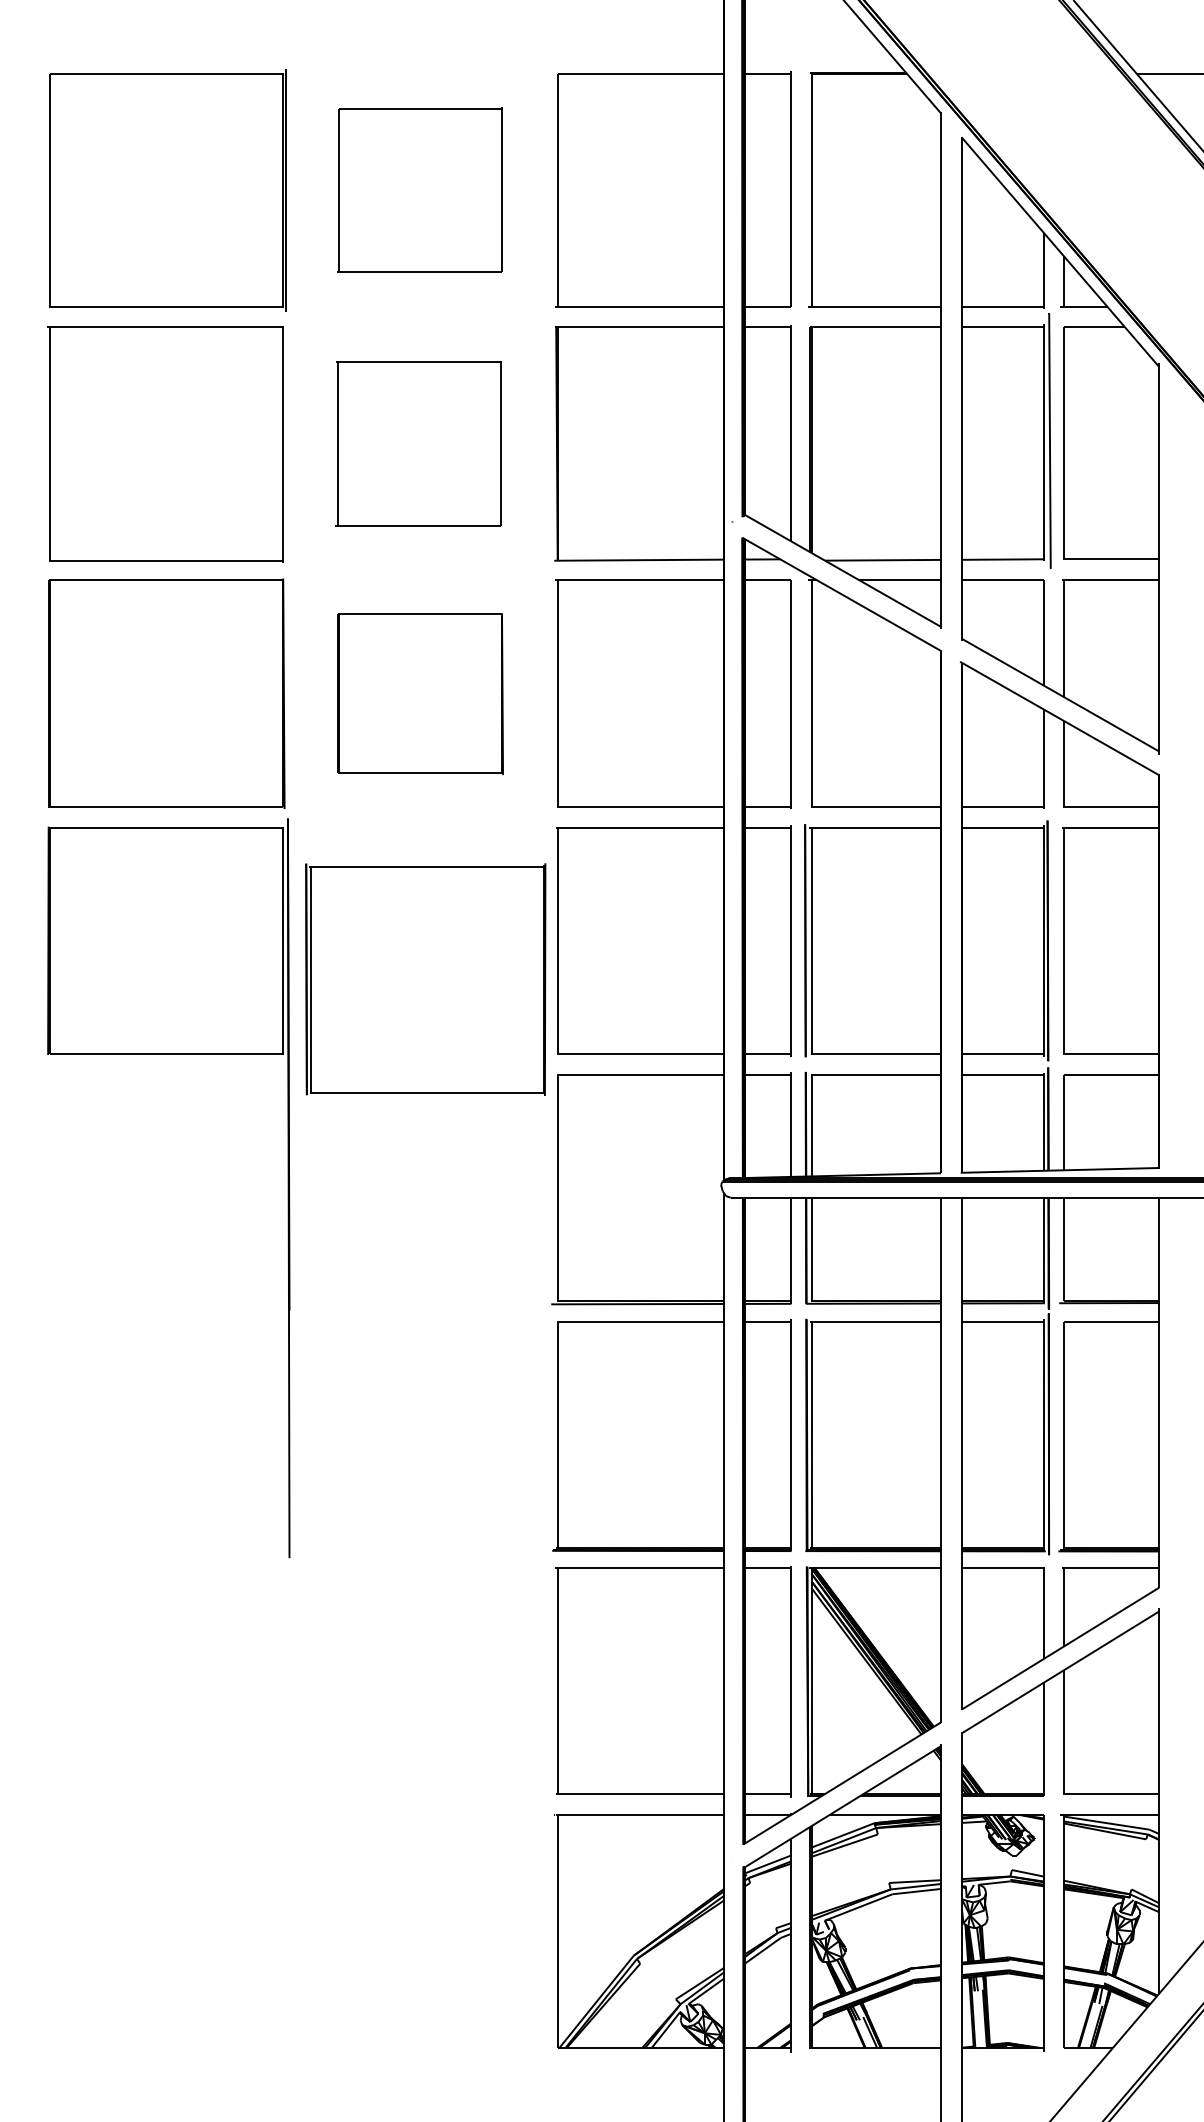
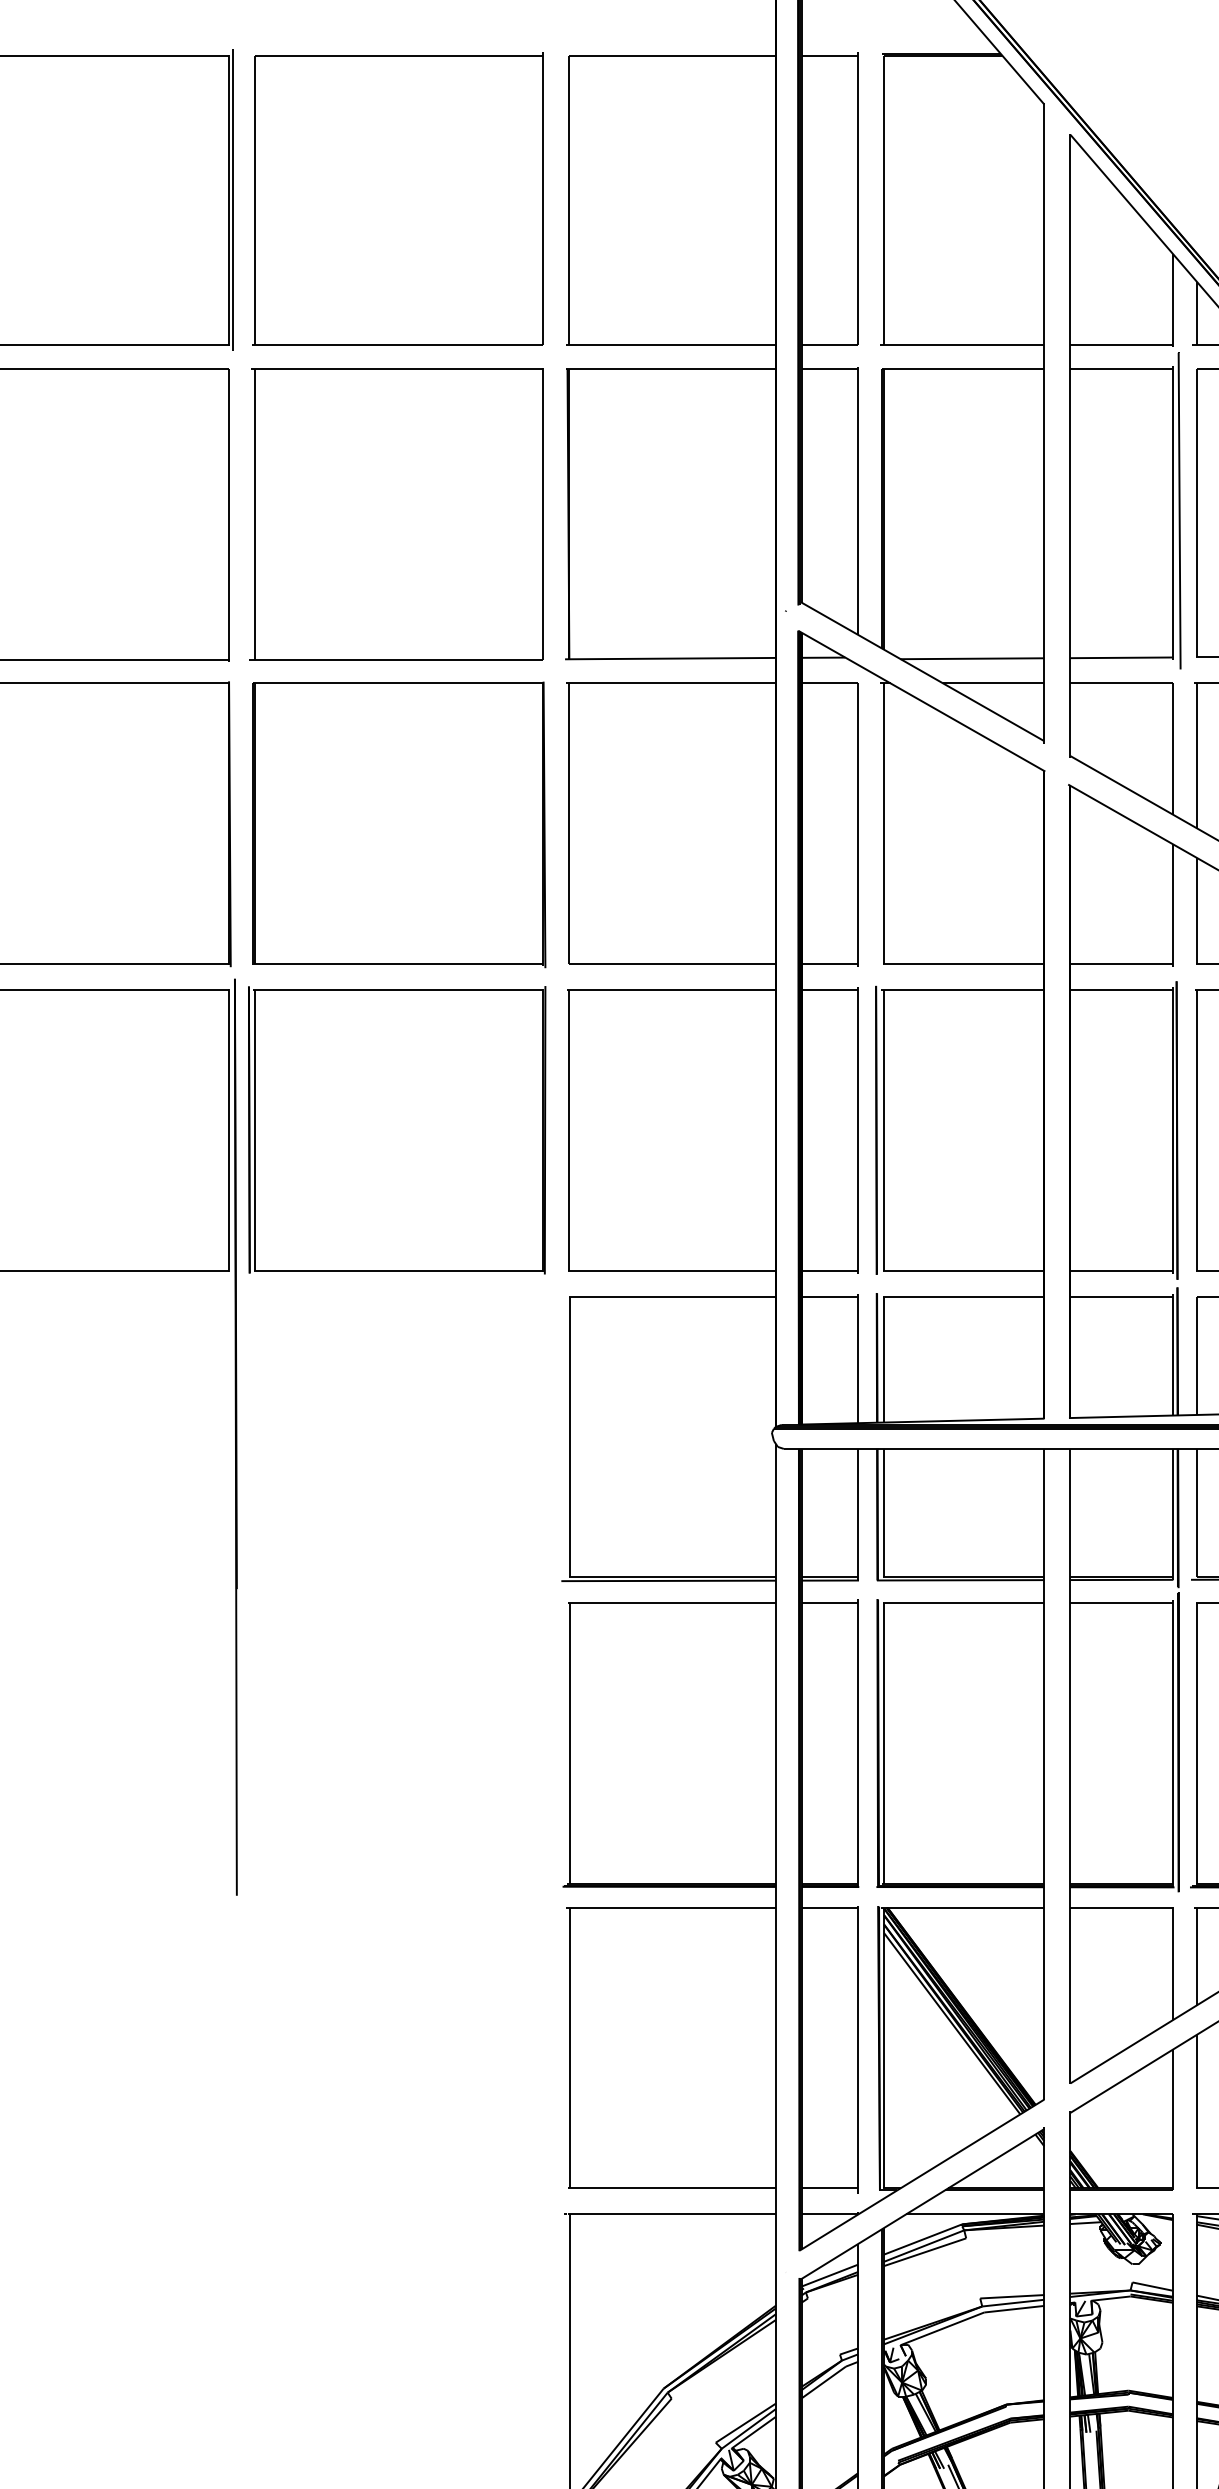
part: (419, 189) -> (398, 199), size x1.43
part: (418, 443) -> (396, 513), size x1.43
part: (420, 693) -> (399, 823), size x1.43
part: (425, 979) -> (396, 1130), moved

